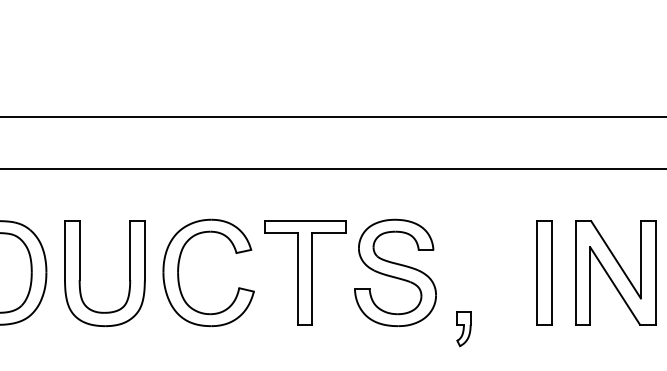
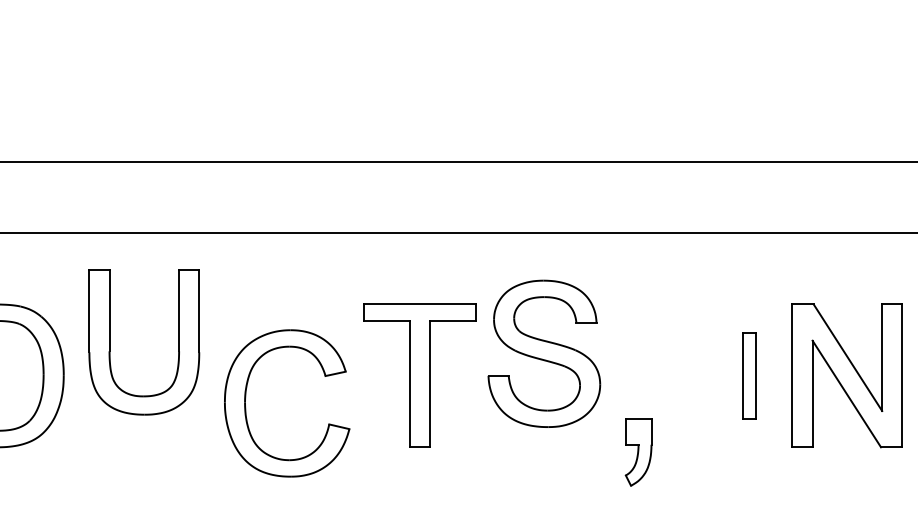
part: (179, 268) -> (246, 397), moved
part: (395, 272) -> (544, 353), moved
part: (544, 272) -> (749, 375), size x0.6
part: (80, 273) -> (110, 342), moved
part: (463, 329) -> (637, 453), size x1.4

